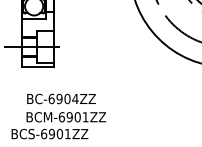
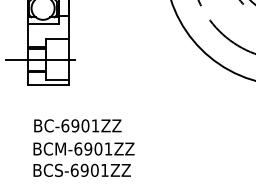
text: (75, 98) -> (95, 125), BC-6904ZZ -> BC-6901ZZ
text: (49, 133) -> (81, 169), moved

